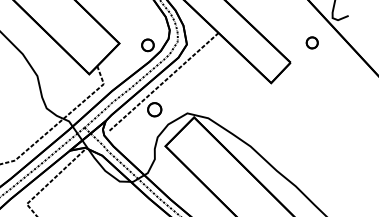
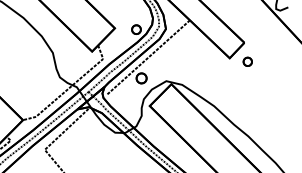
part: (311, 42) -> (247, 61), moved

